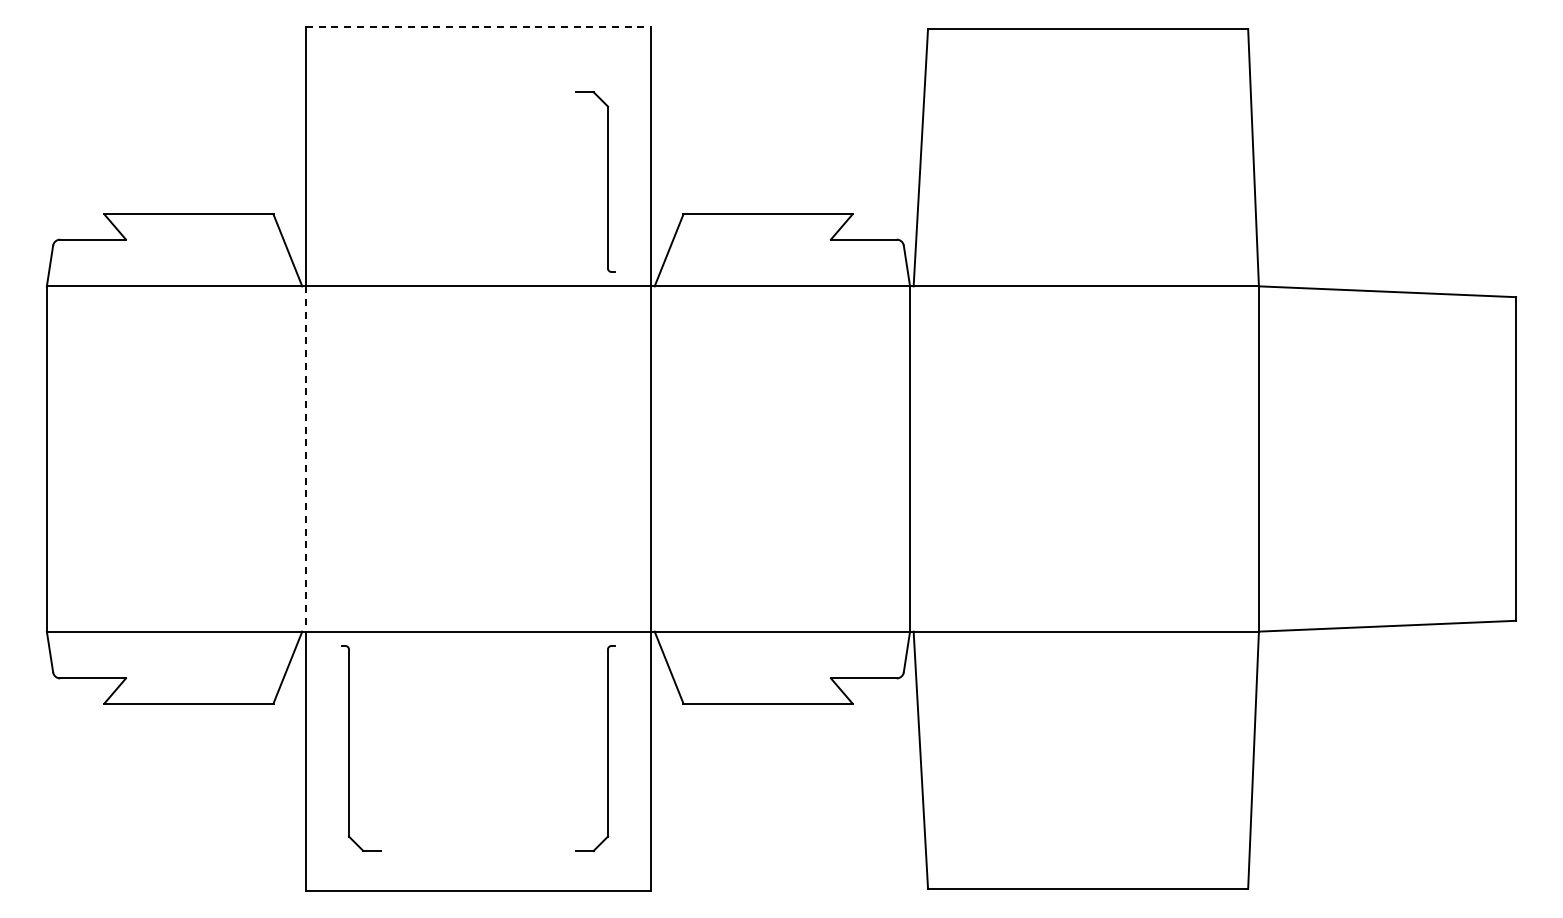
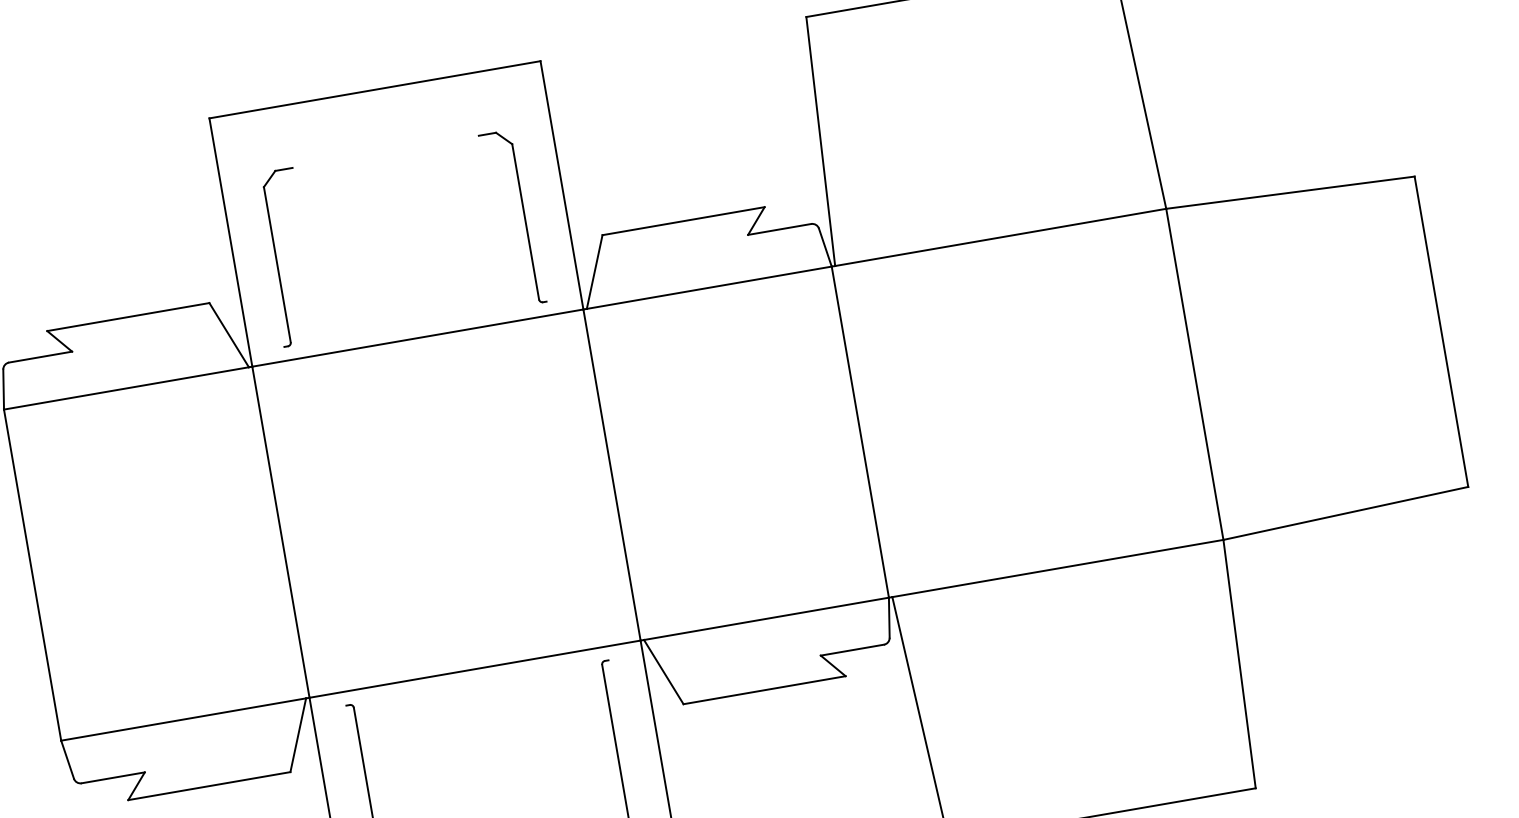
line: (478, 27) -> (375, 89), dashed -> solid
part: (349, 181) -> (276, 258), added
line: (305, 458) -> (280, 531), dashed -> solid

